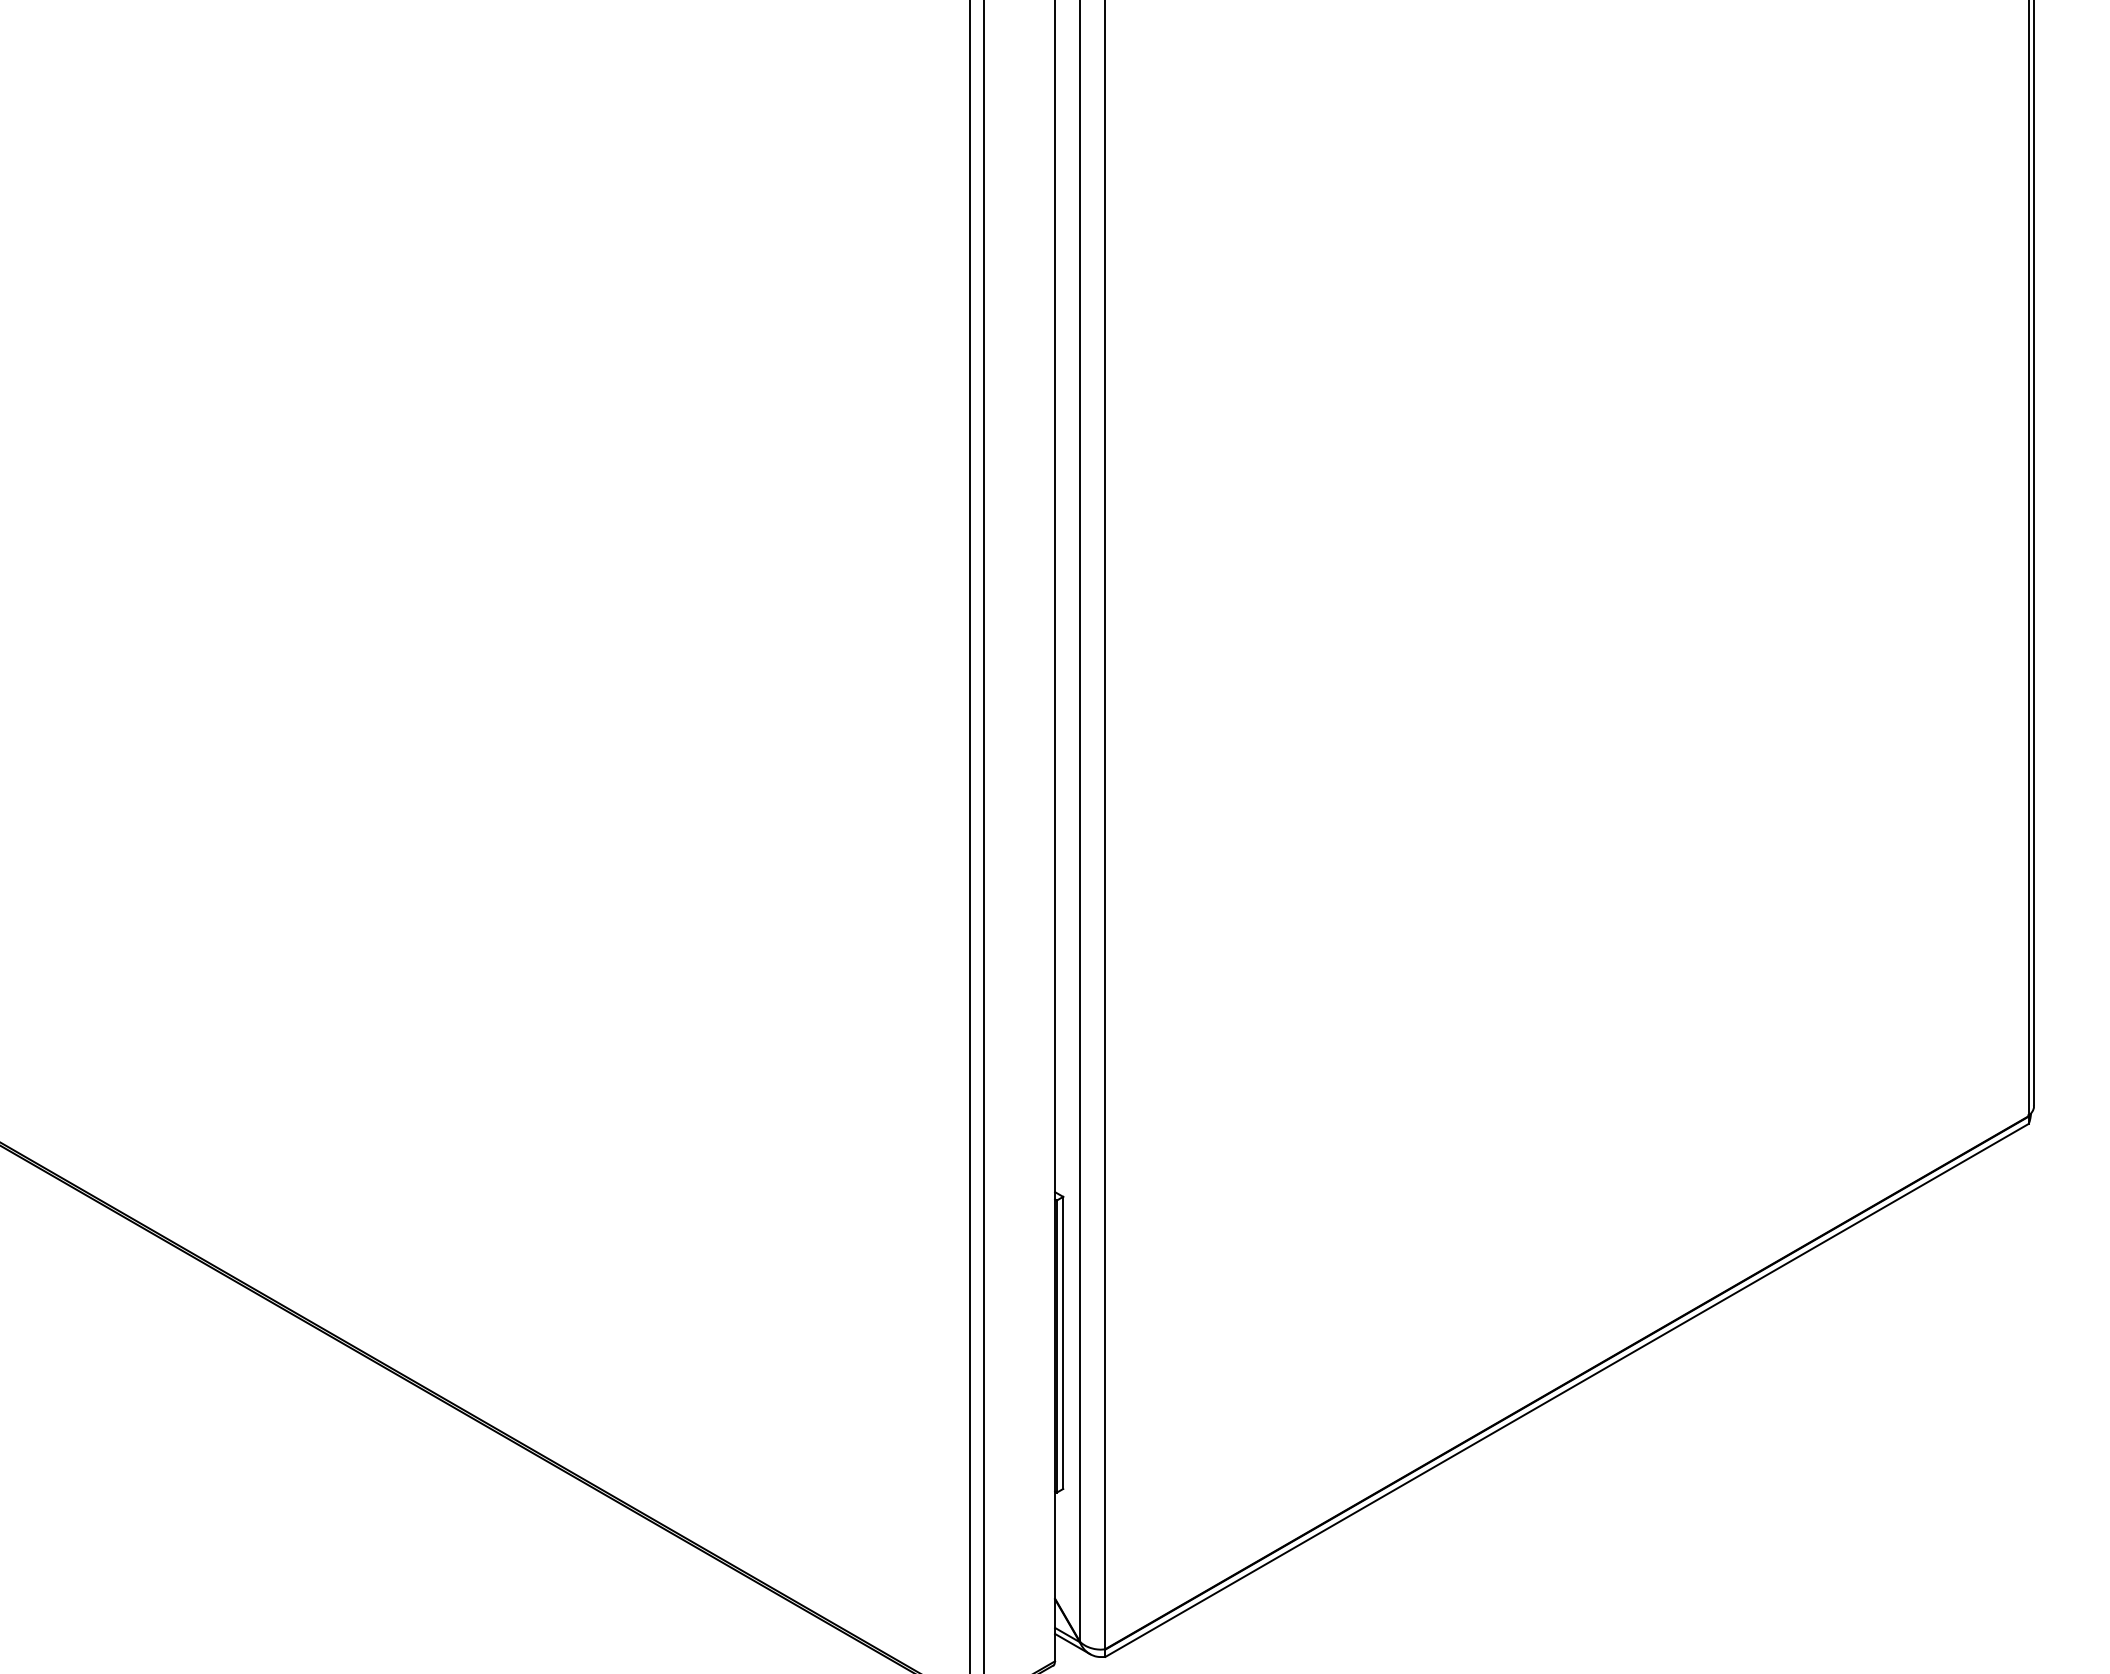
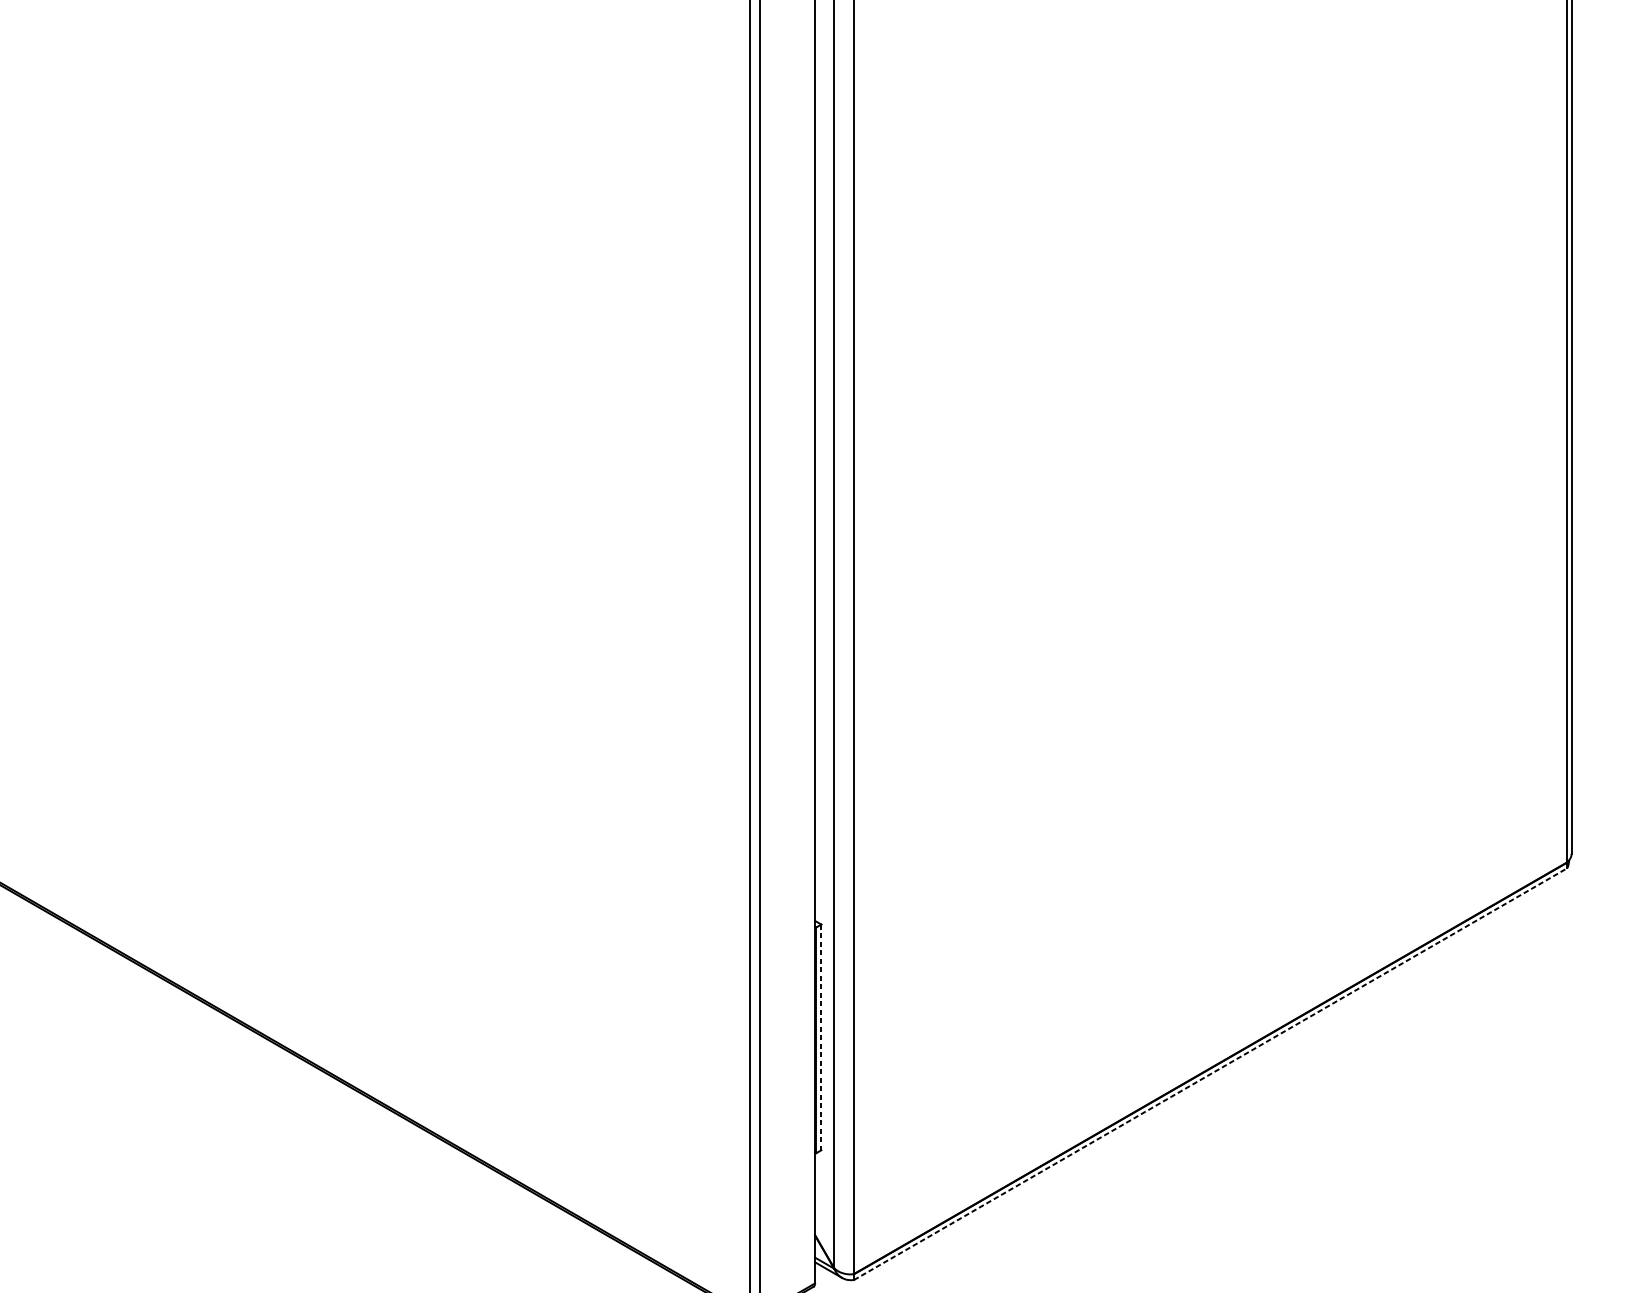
line: (1063, 1343) -> (821, 1037), solid -> dashed
line: (1567, 1390) -> (1211, 1074), solid -> dashed

